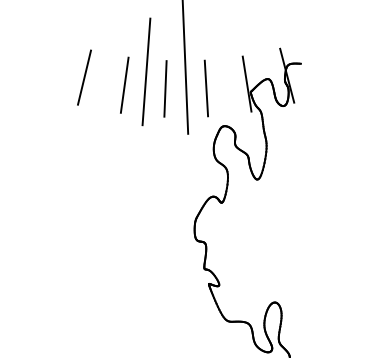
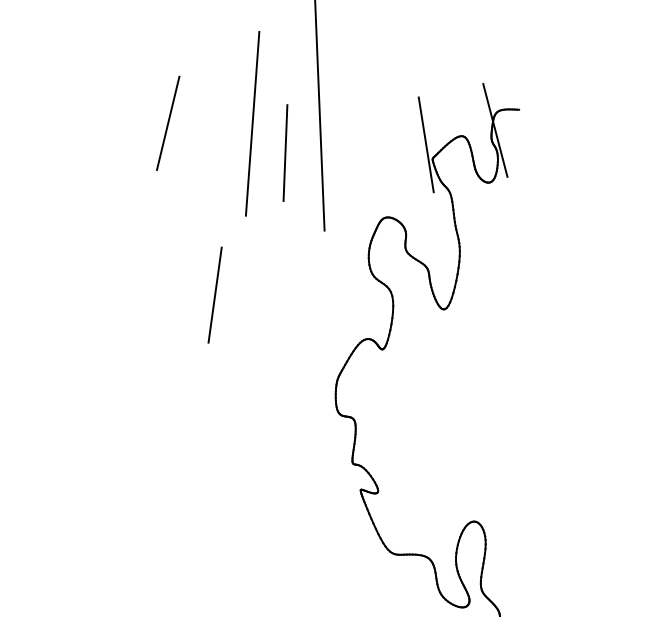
line: (84, 77) -> (168, 123), moved
line: (124, 84) -> (214, 293), moved
line: (205, 88) -> (354, 152), removed

